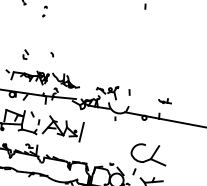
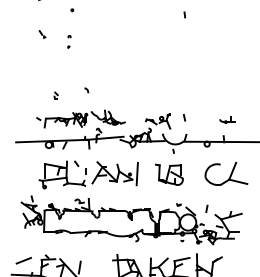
part: (25, 54) -> (55, 95), size x0.62
part: (108, 137) -> (169, 174), added
part: (149, 153) -> (226, 173), moved

